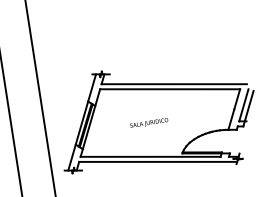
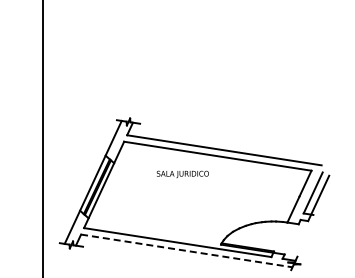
text: (148, 122) -> (182, 173), moved
line: (157, 161) -> (186, 250), solid -> dashed

